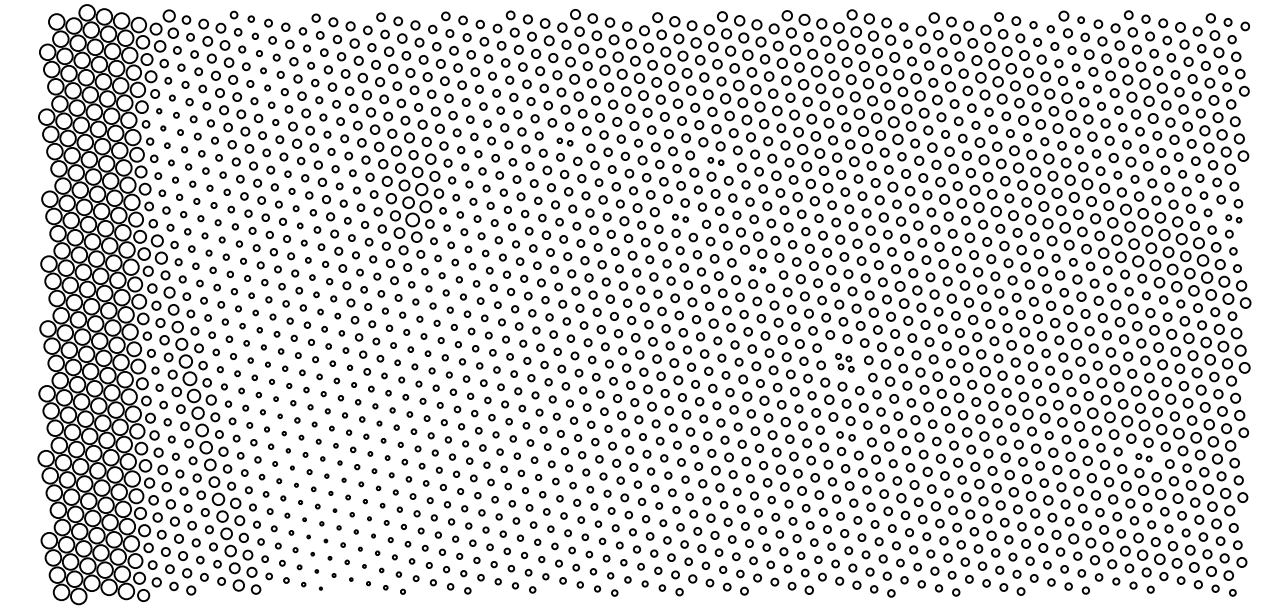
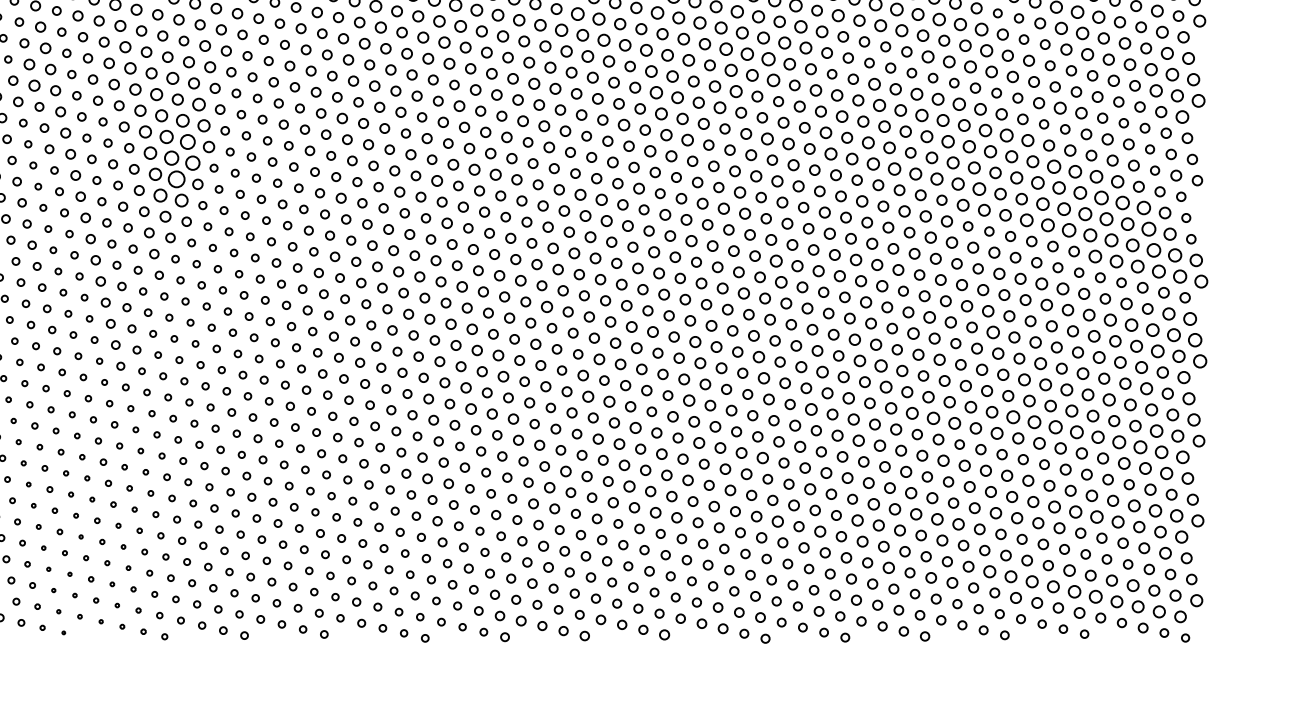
part: (564, 141) -> (363, 82), size x1.67
part: (715, 161) -> (549, 107), size x1.67
part: (680, 218) -> (506, 177), size x1.67
part: (1233, 218) -> (1186, 177), size x1.67
part: (757, 268) -> (600, 239), size x1.67
part: (844, 362) -> (707, 354), size x1.67
part: (845, 436) -> (709, 445), size x1.43
part: (1143, 457) -> (1075, 471), size x1.67

